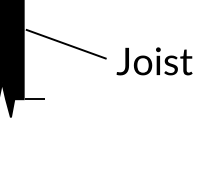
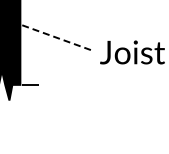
line: (65, 43) -> (56, 37), solid -> dashed

